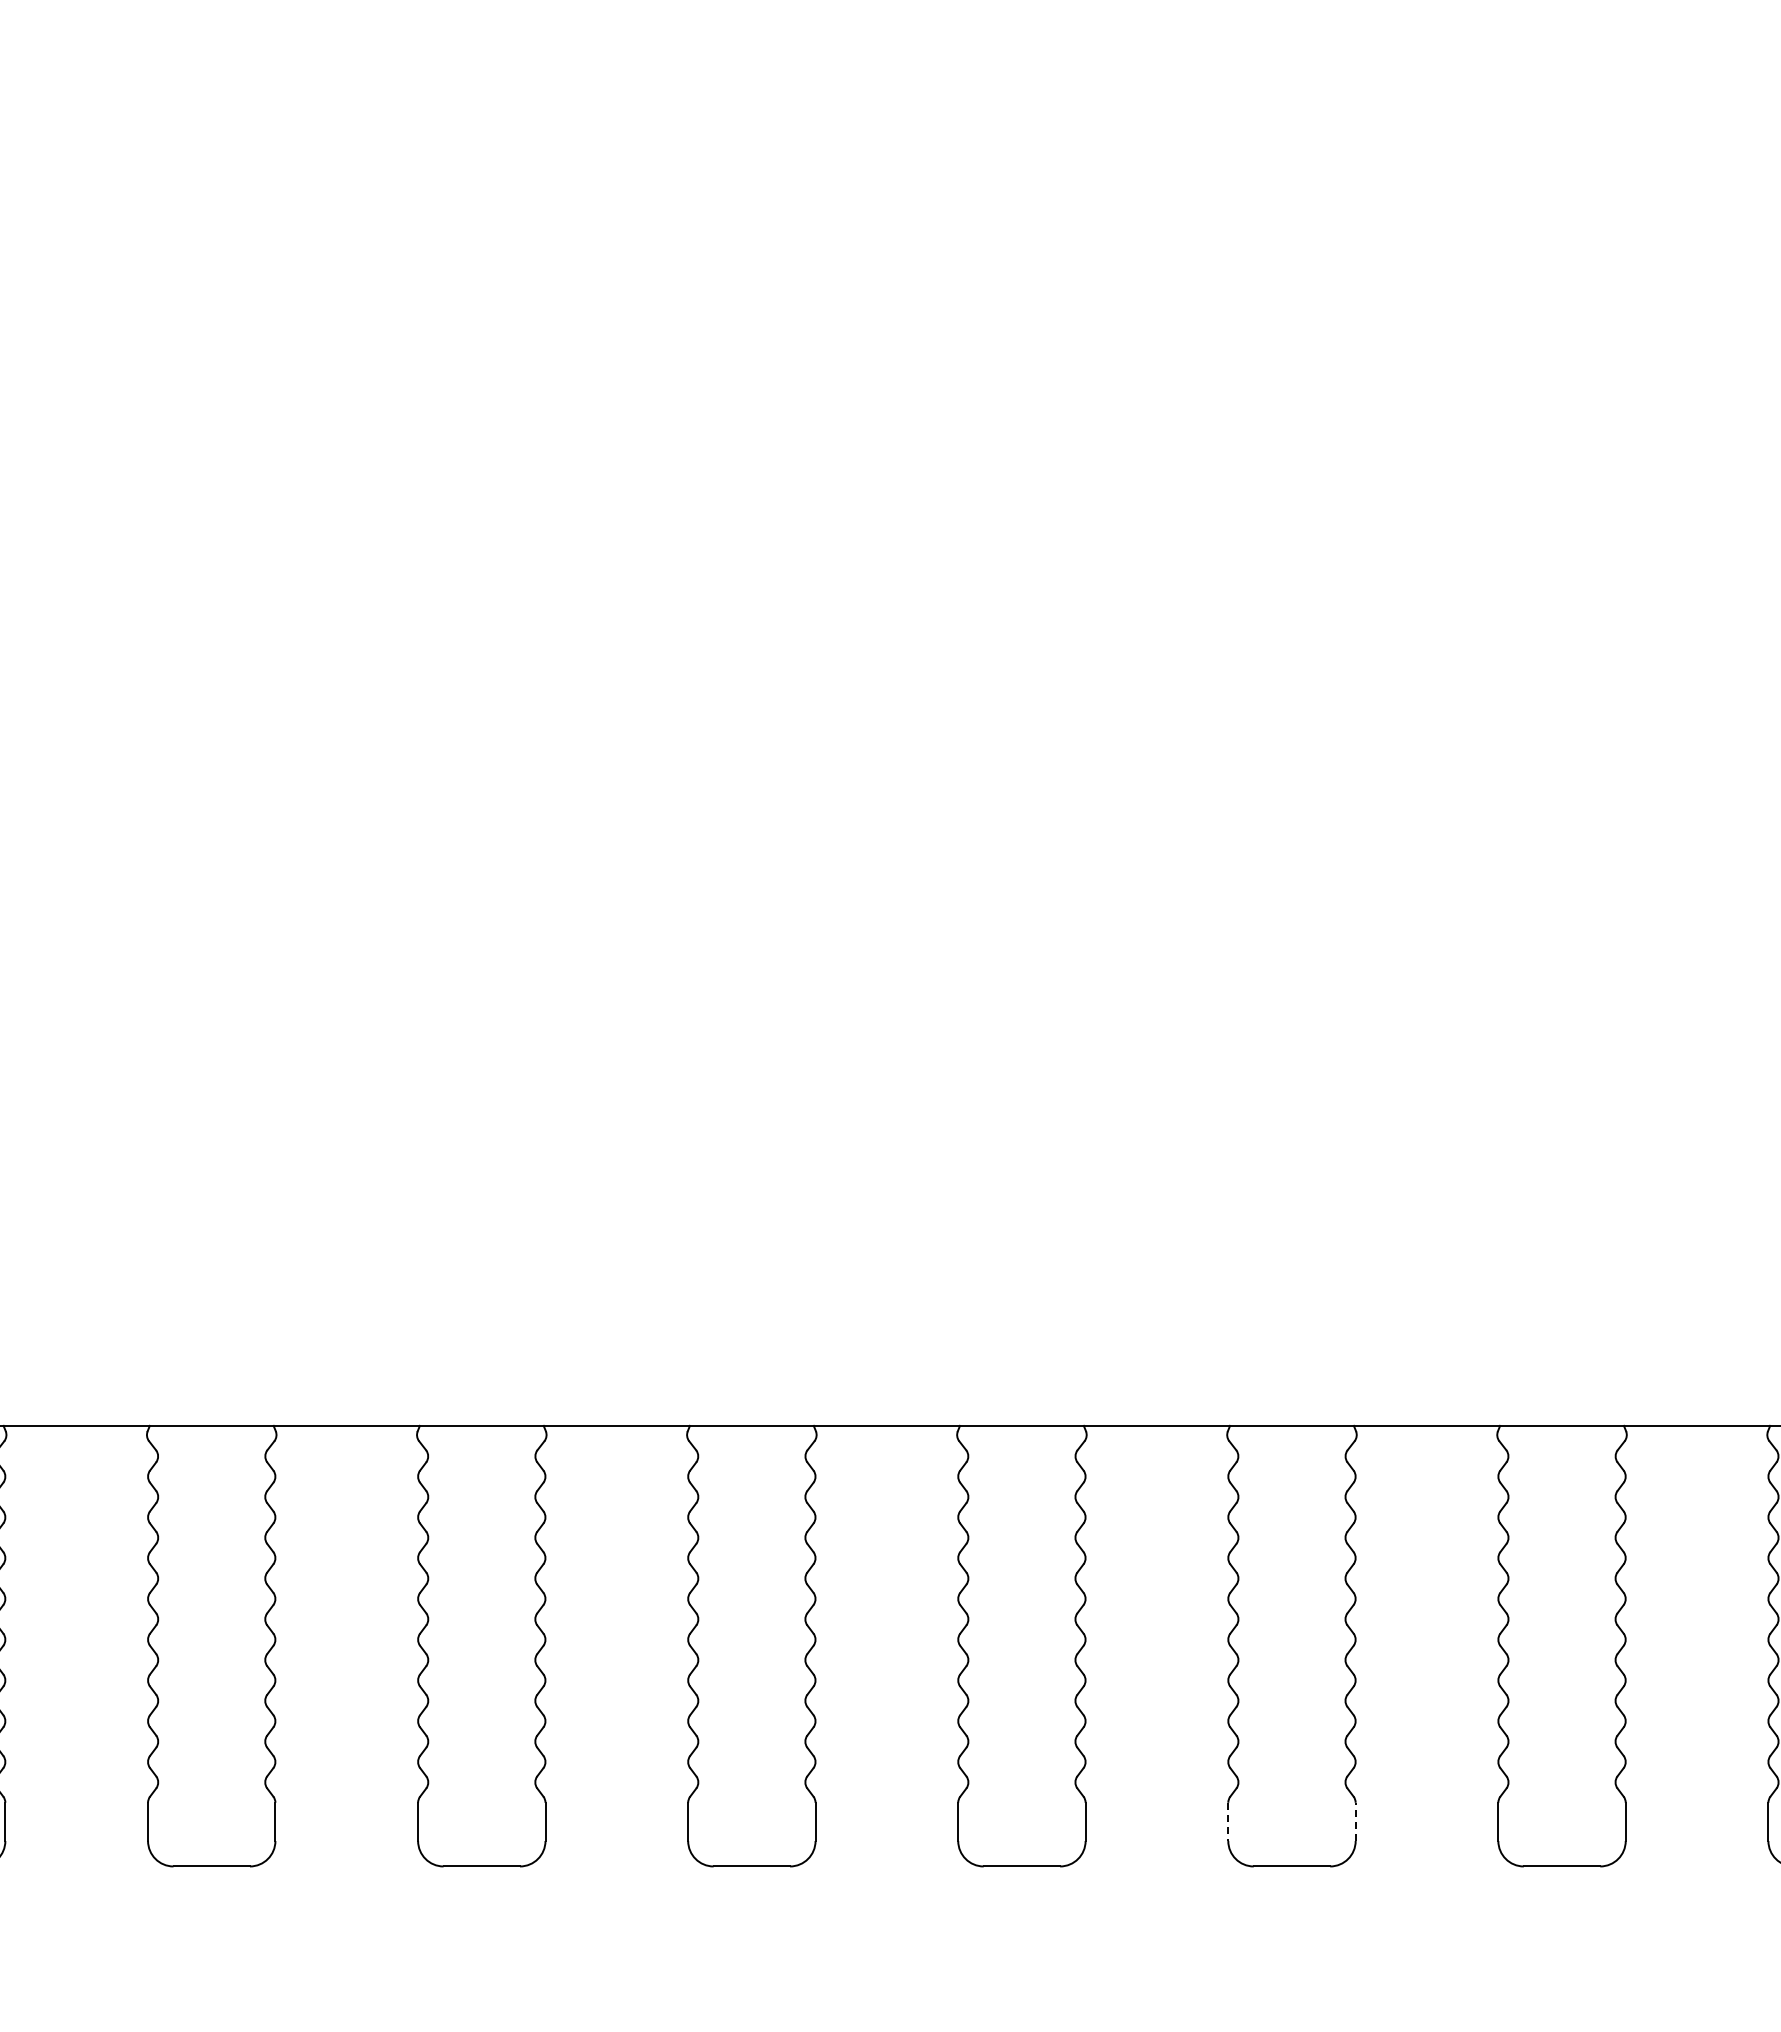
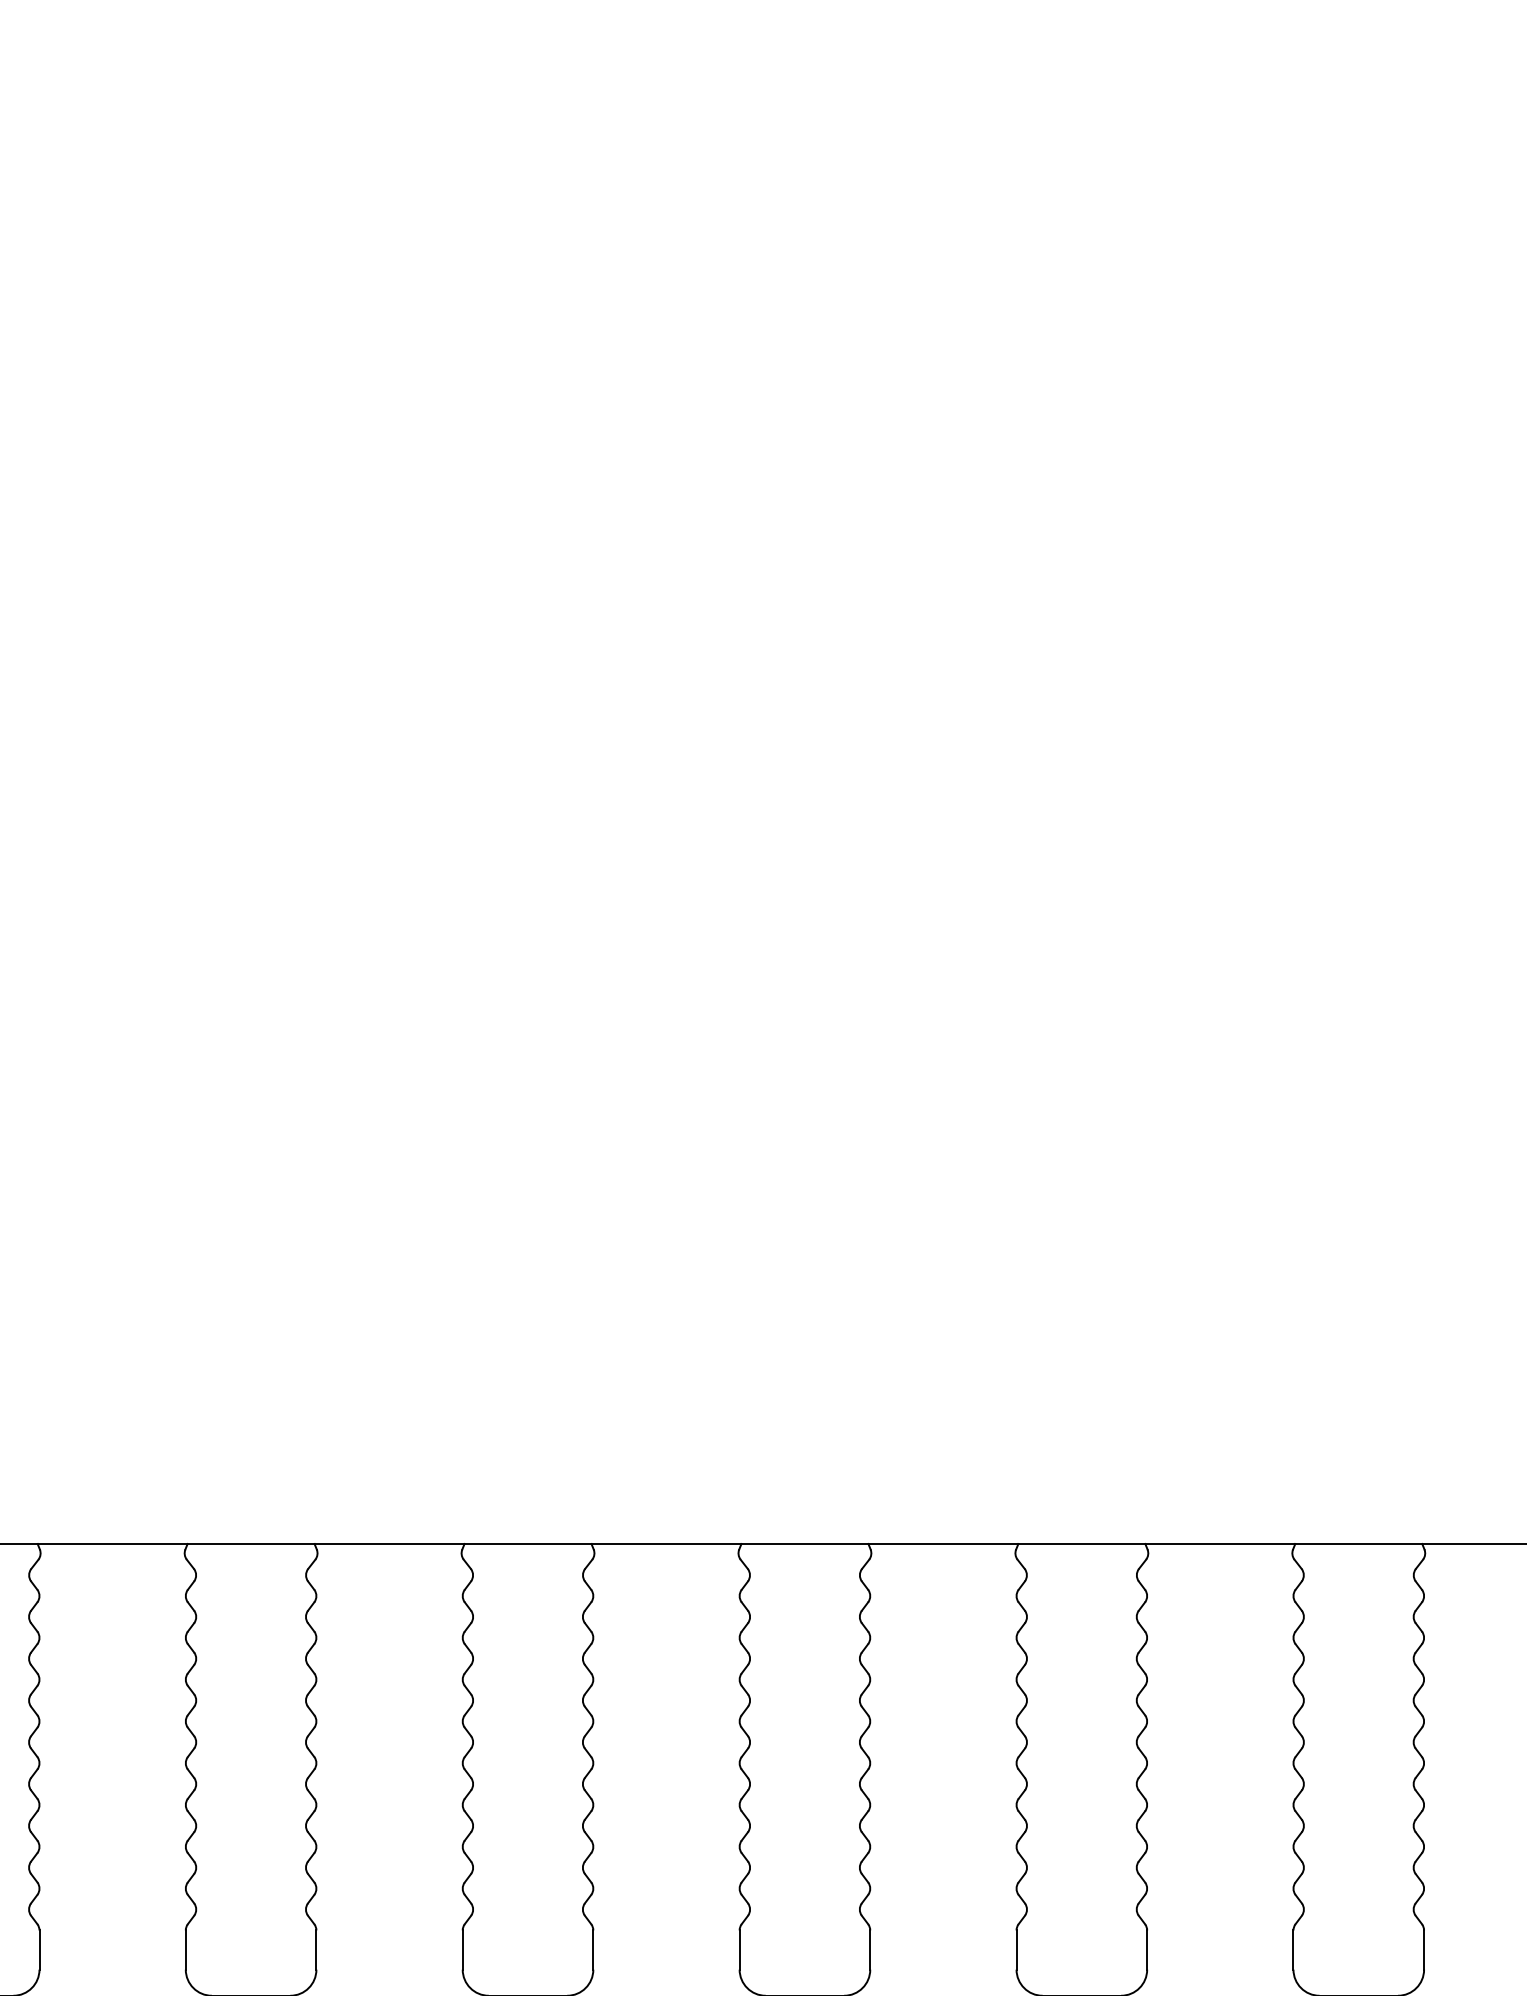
line: (1355, 1821) -> (1146, 1949), dashed -> solid
line: (1228, 1822) -> (1016, 1950), dashed -> solid

